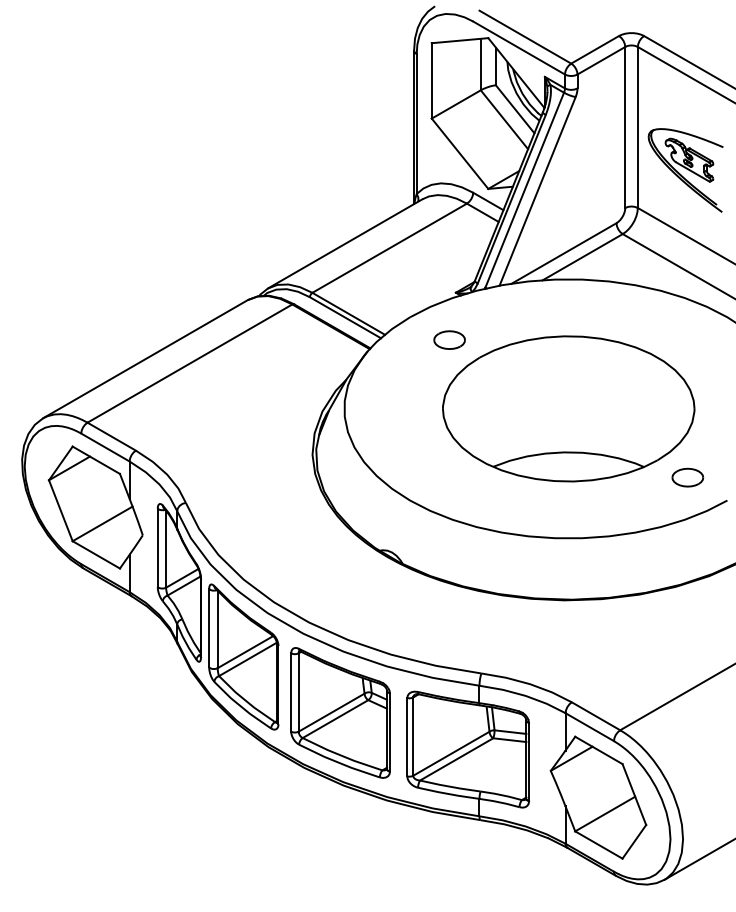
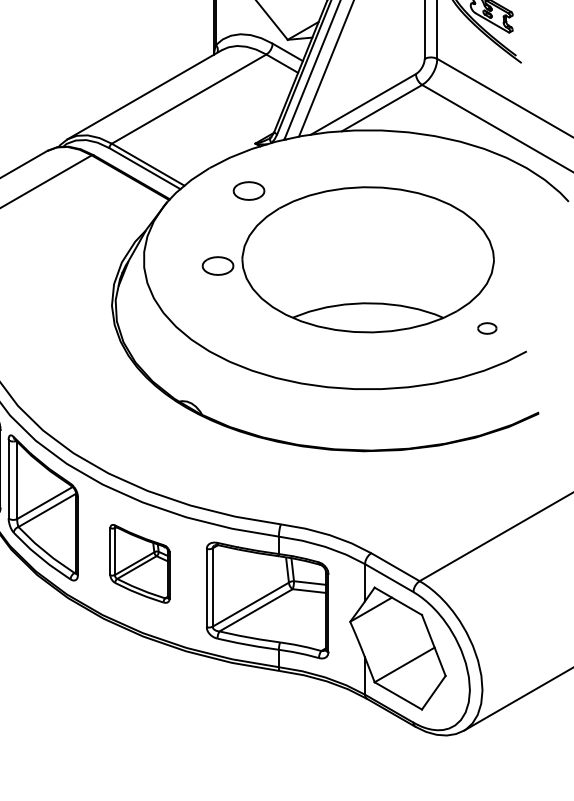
part: (418, 414) -> (217, 265), added
part: (687, 477) -> (486, 328), size x0.6
part: (340, 712) -> (139, 563), size x0.6

